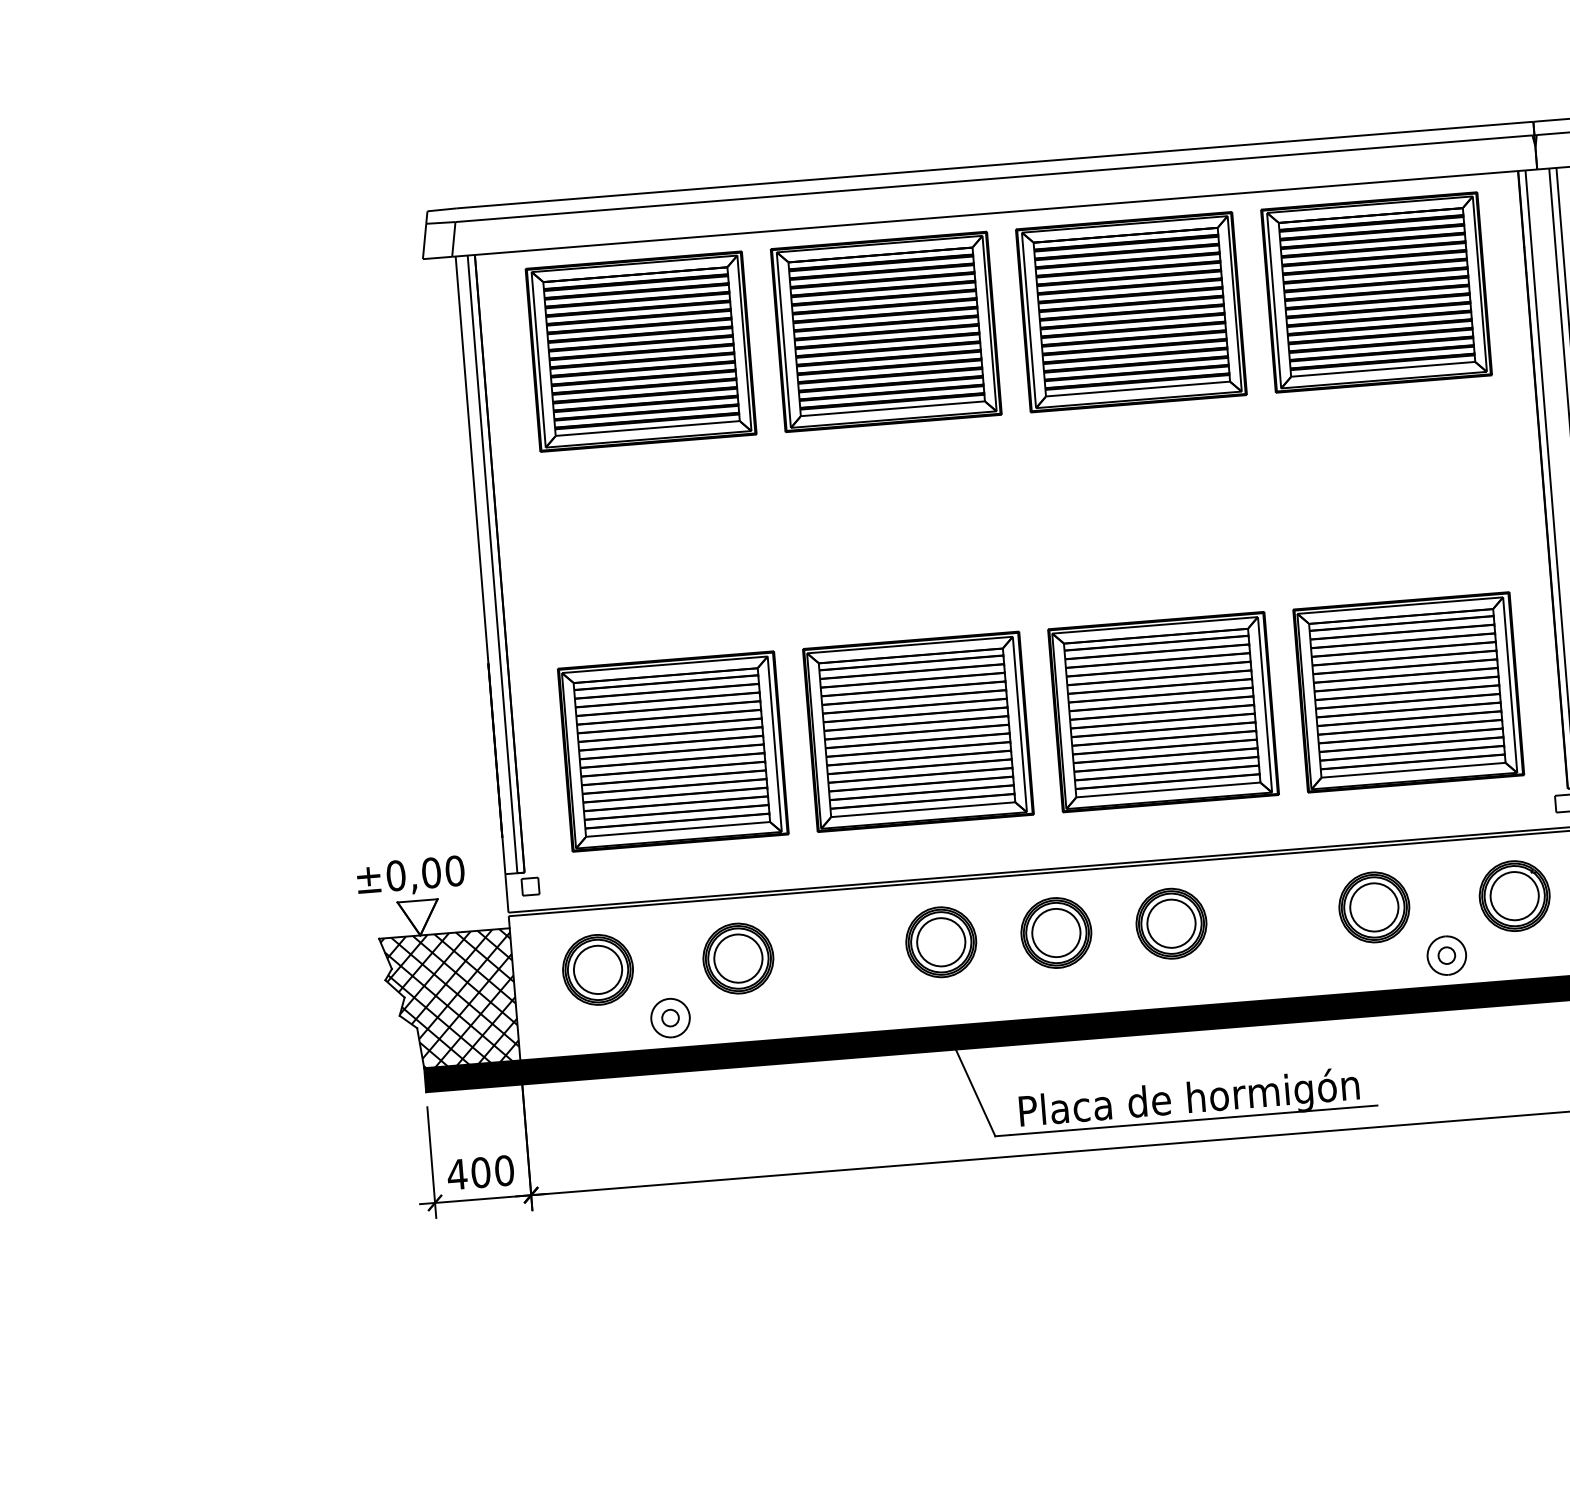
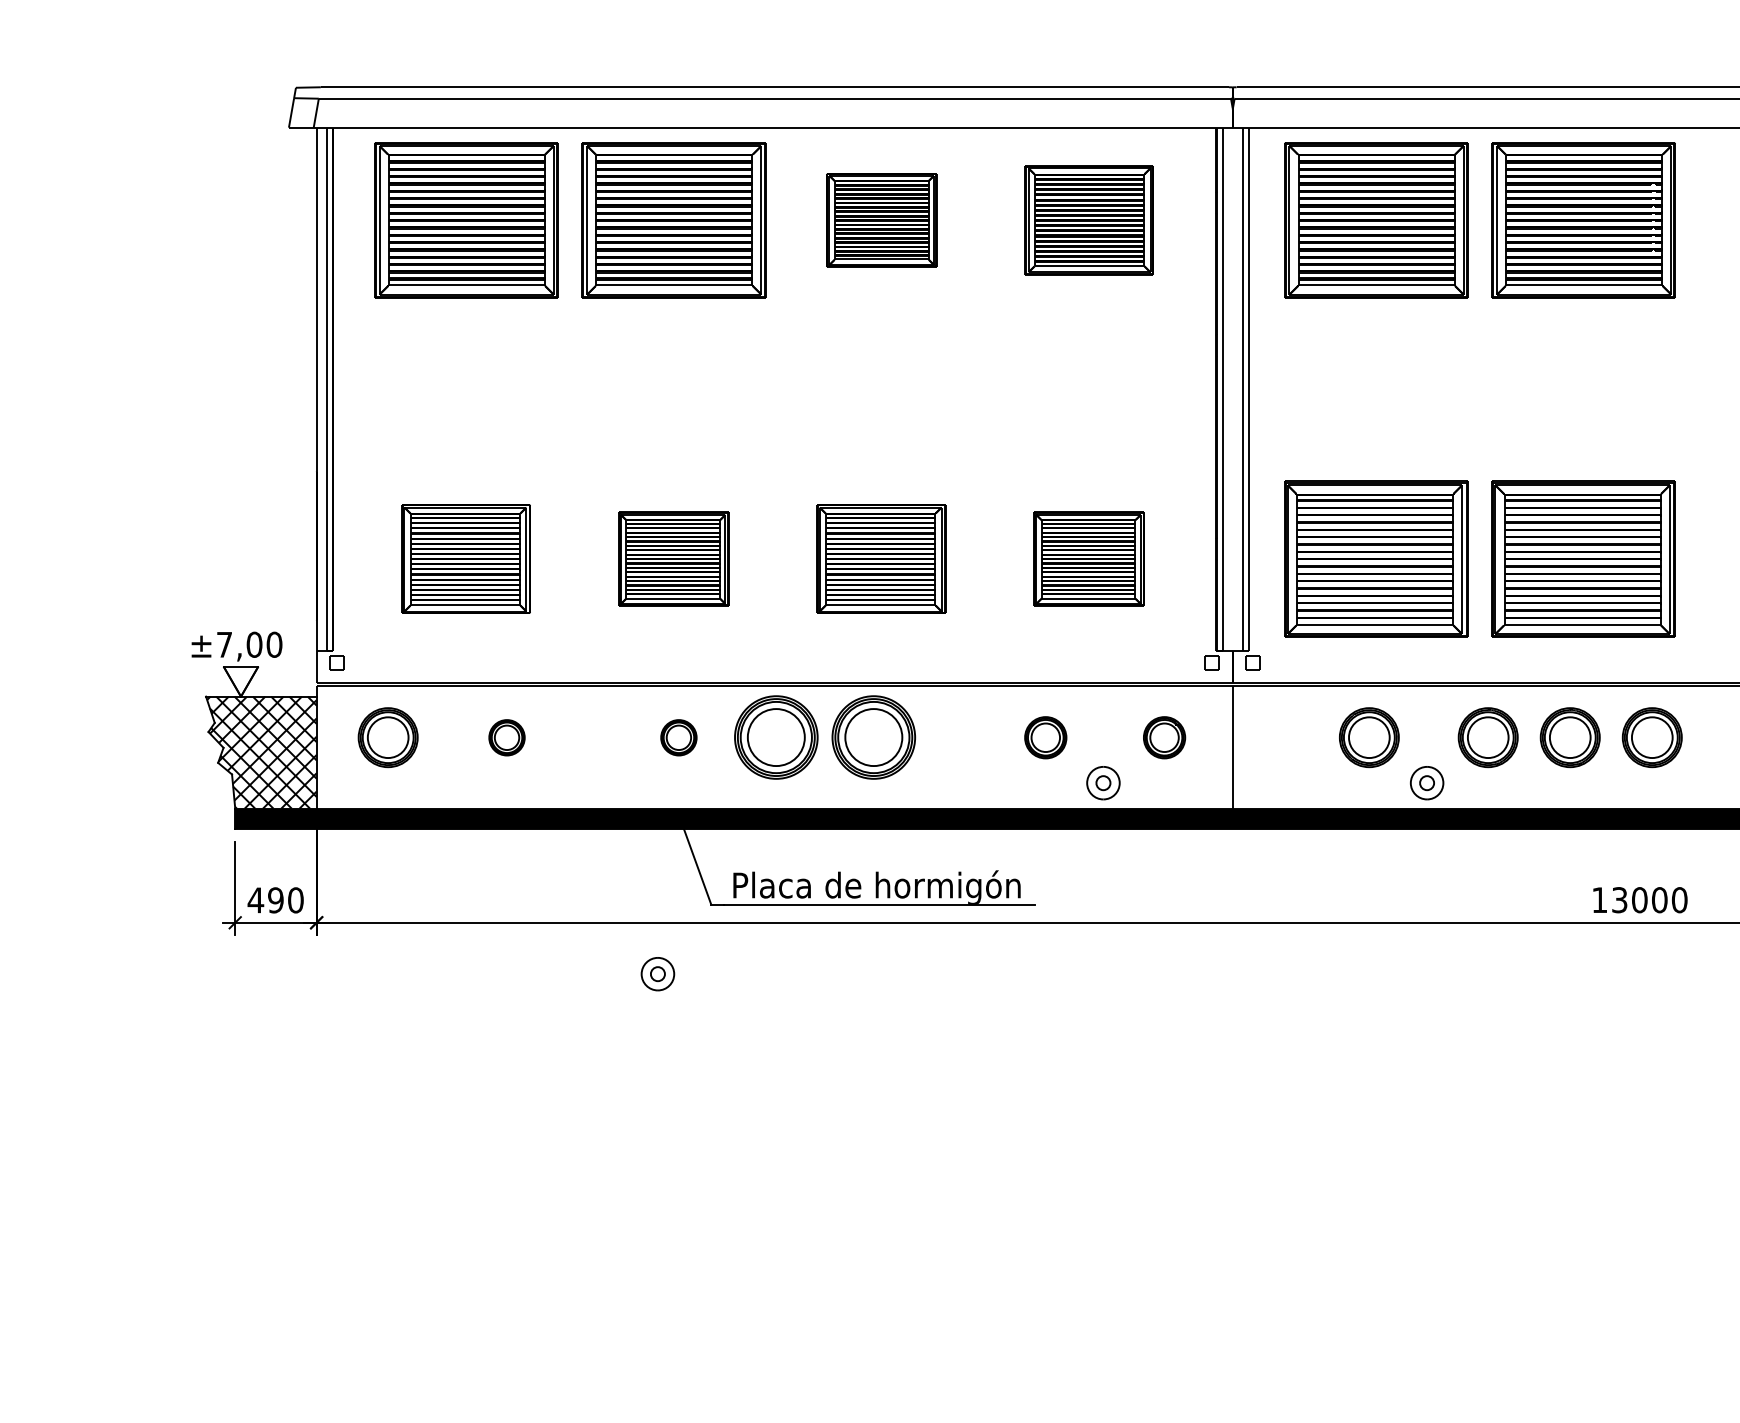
part: (1376, 292) -> (1089, 220), size x0.7
part: (1131, 312) -> (881, 220), size x0.6
part: (1409, 691) -> (1089, 558), size x0.6
part: (1163, 711) -> (881, 558), size x0.7
part: (917, 731) -> (673, 558), size x0.6
part: (673, 750) -> (466, 558), size x0.7
text: (395, 875) -> (224, 644), ±0,00 -> ±7,00
part: (1514, 895) -> (1164, 737), size x0.7
part: (1374, 907) -> (1045, 737), size x0.7
part: (1171, 923) -> (873, 737), size x1.4
part: (1056, 932) -> (776, 737), size x1.4
part: (940, 942) -> (678, 737), size x0.6
part: (737, 958) -> (506, 737), size x0.6
part: (670, 1018) -> (657, 974), moved
text: (480, 1172) -> (275, 900), 400 -> 490

